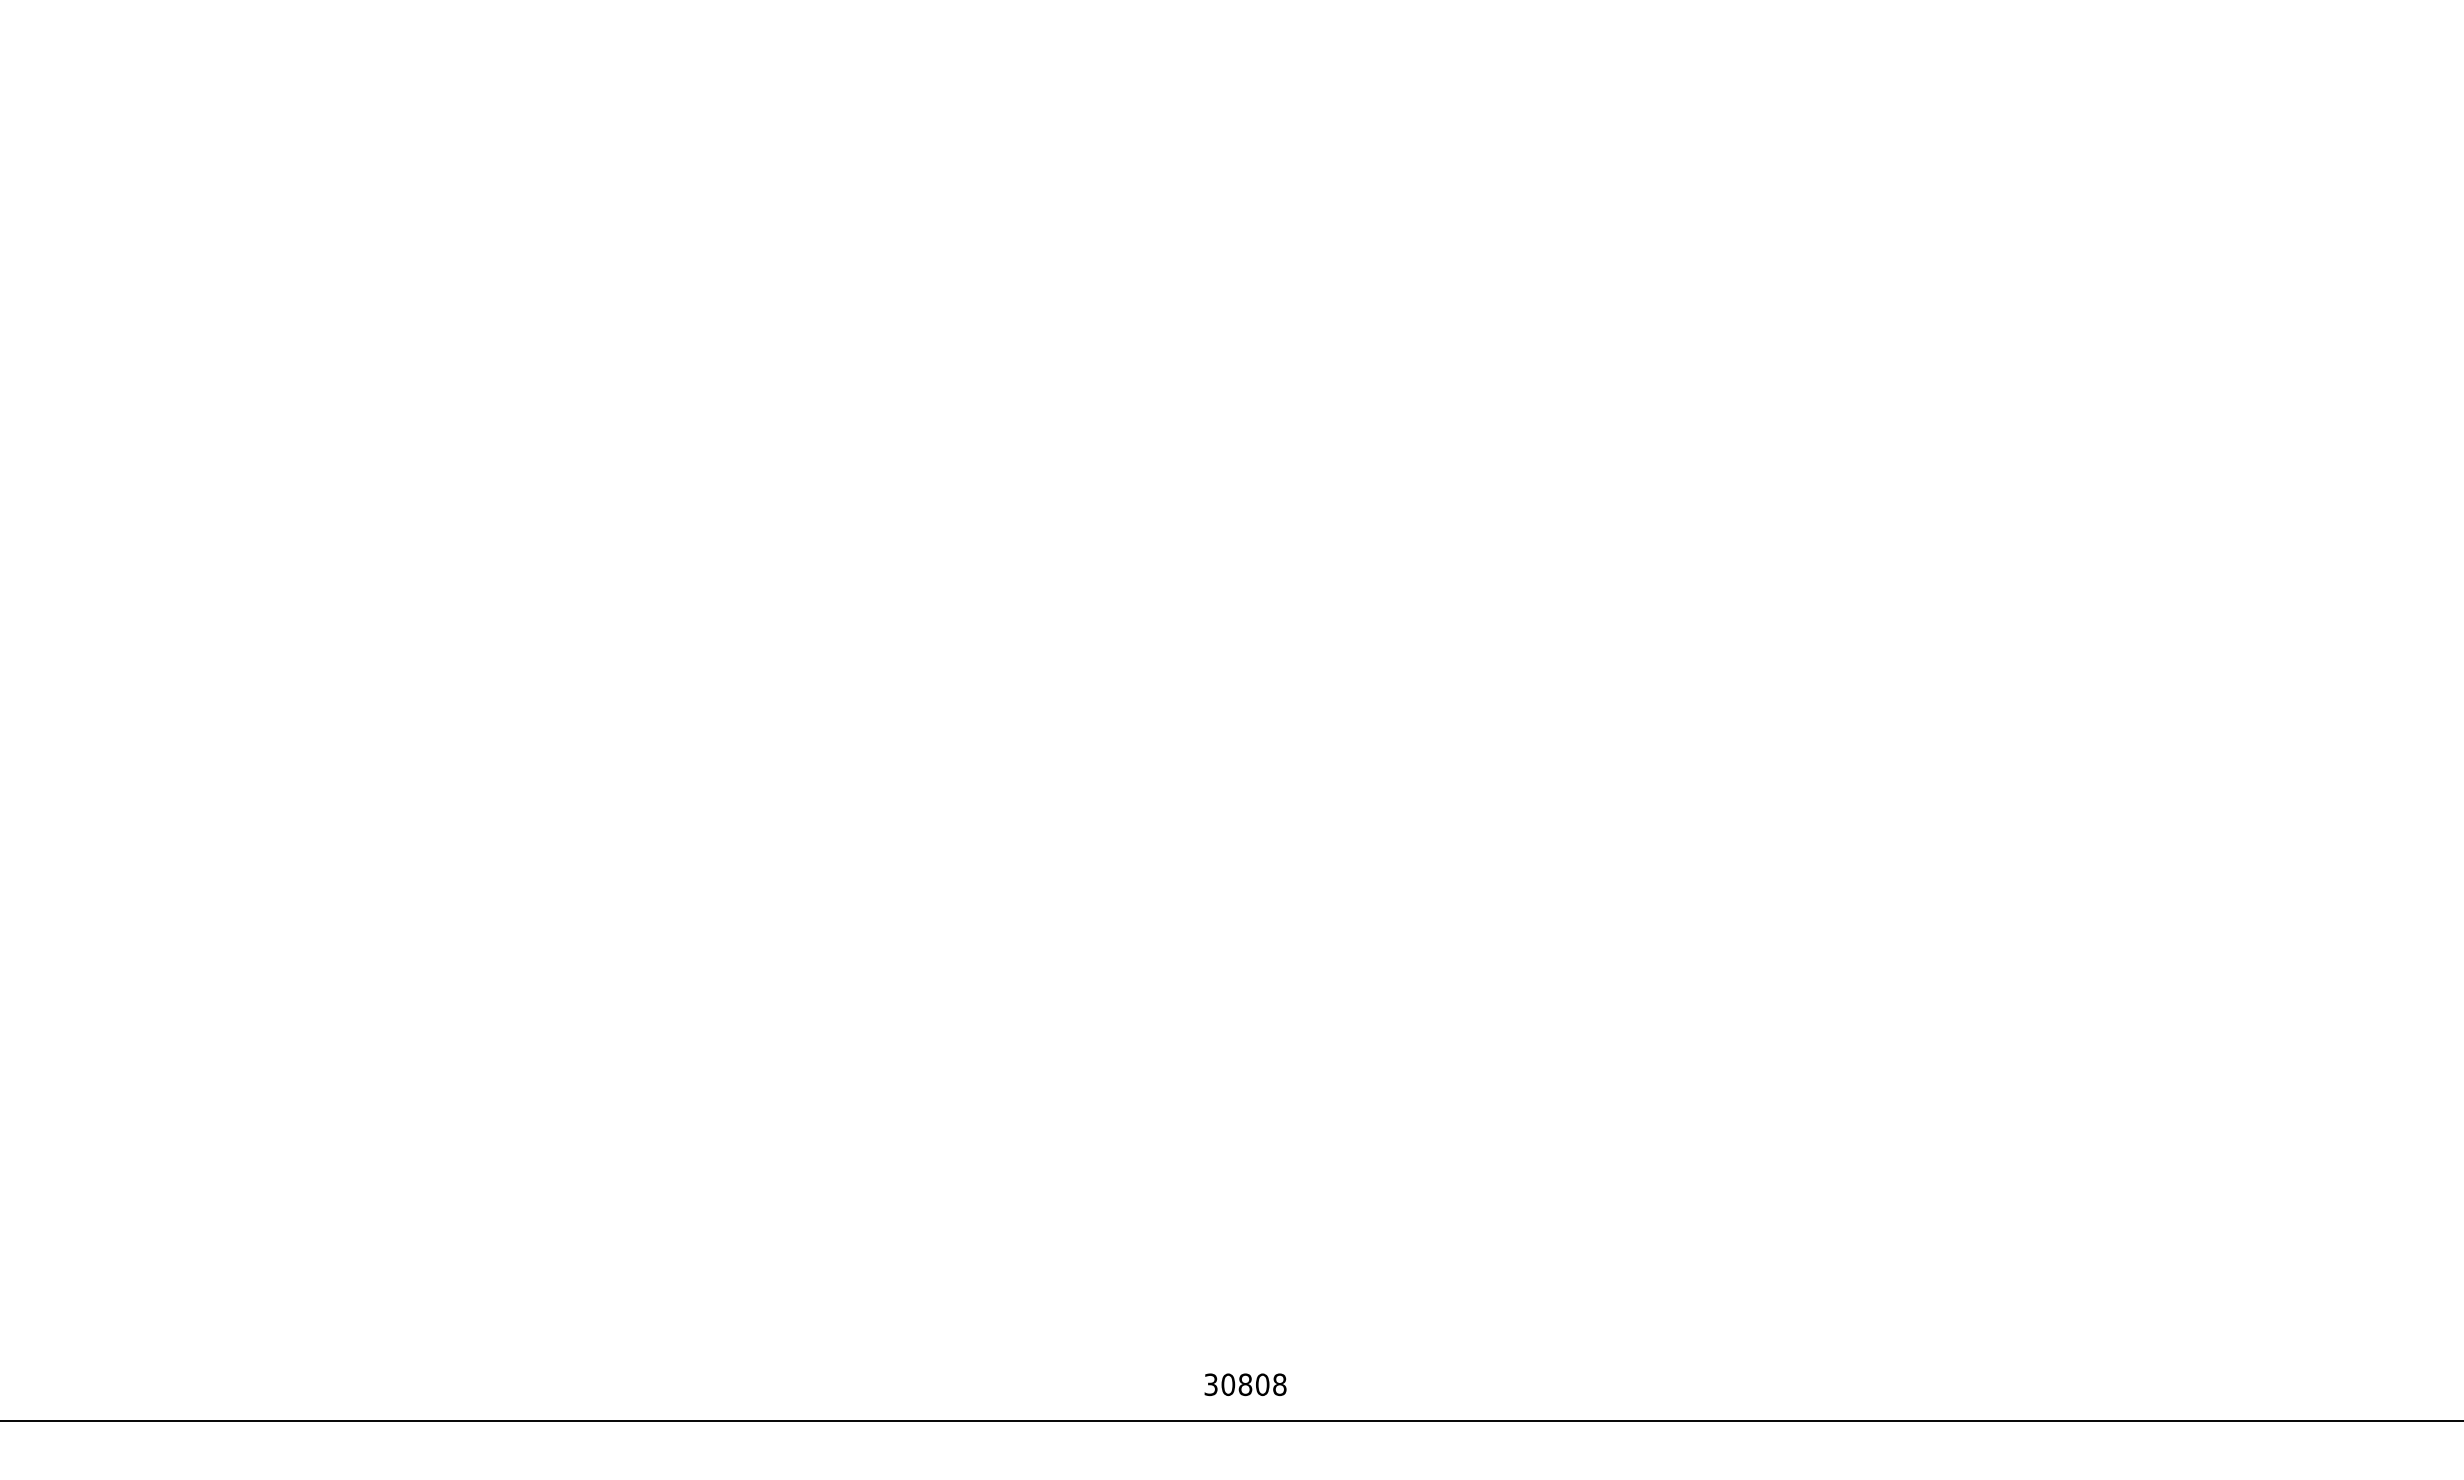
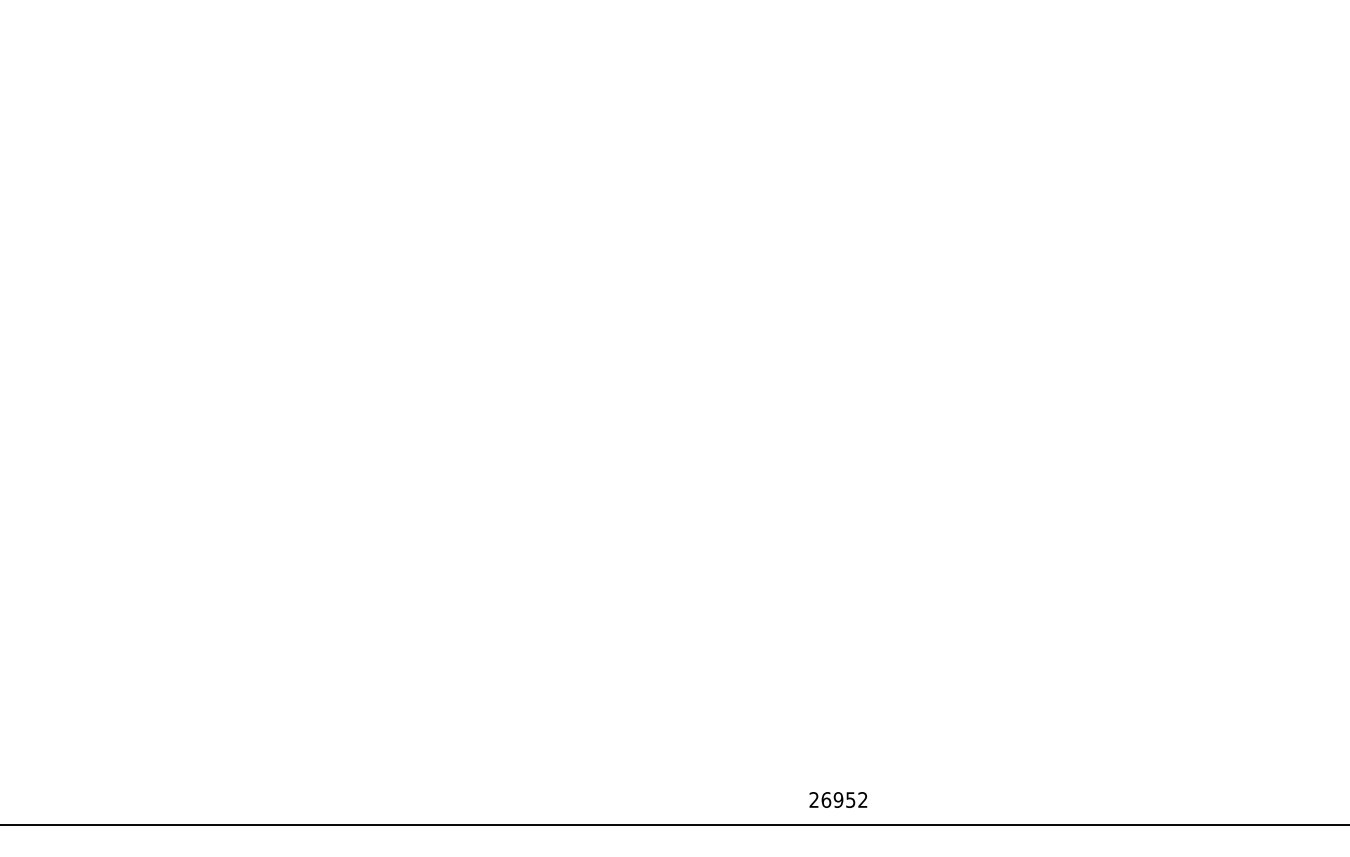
text: (1245, 1384) -> (838, 799), 30808 -> 26952

